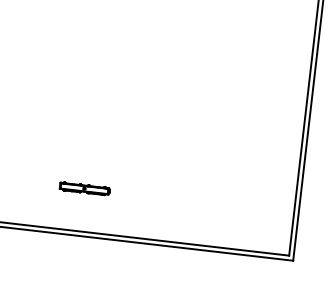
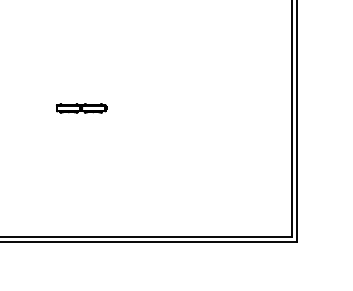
part: (84, 188) -> (81, 108), moved

